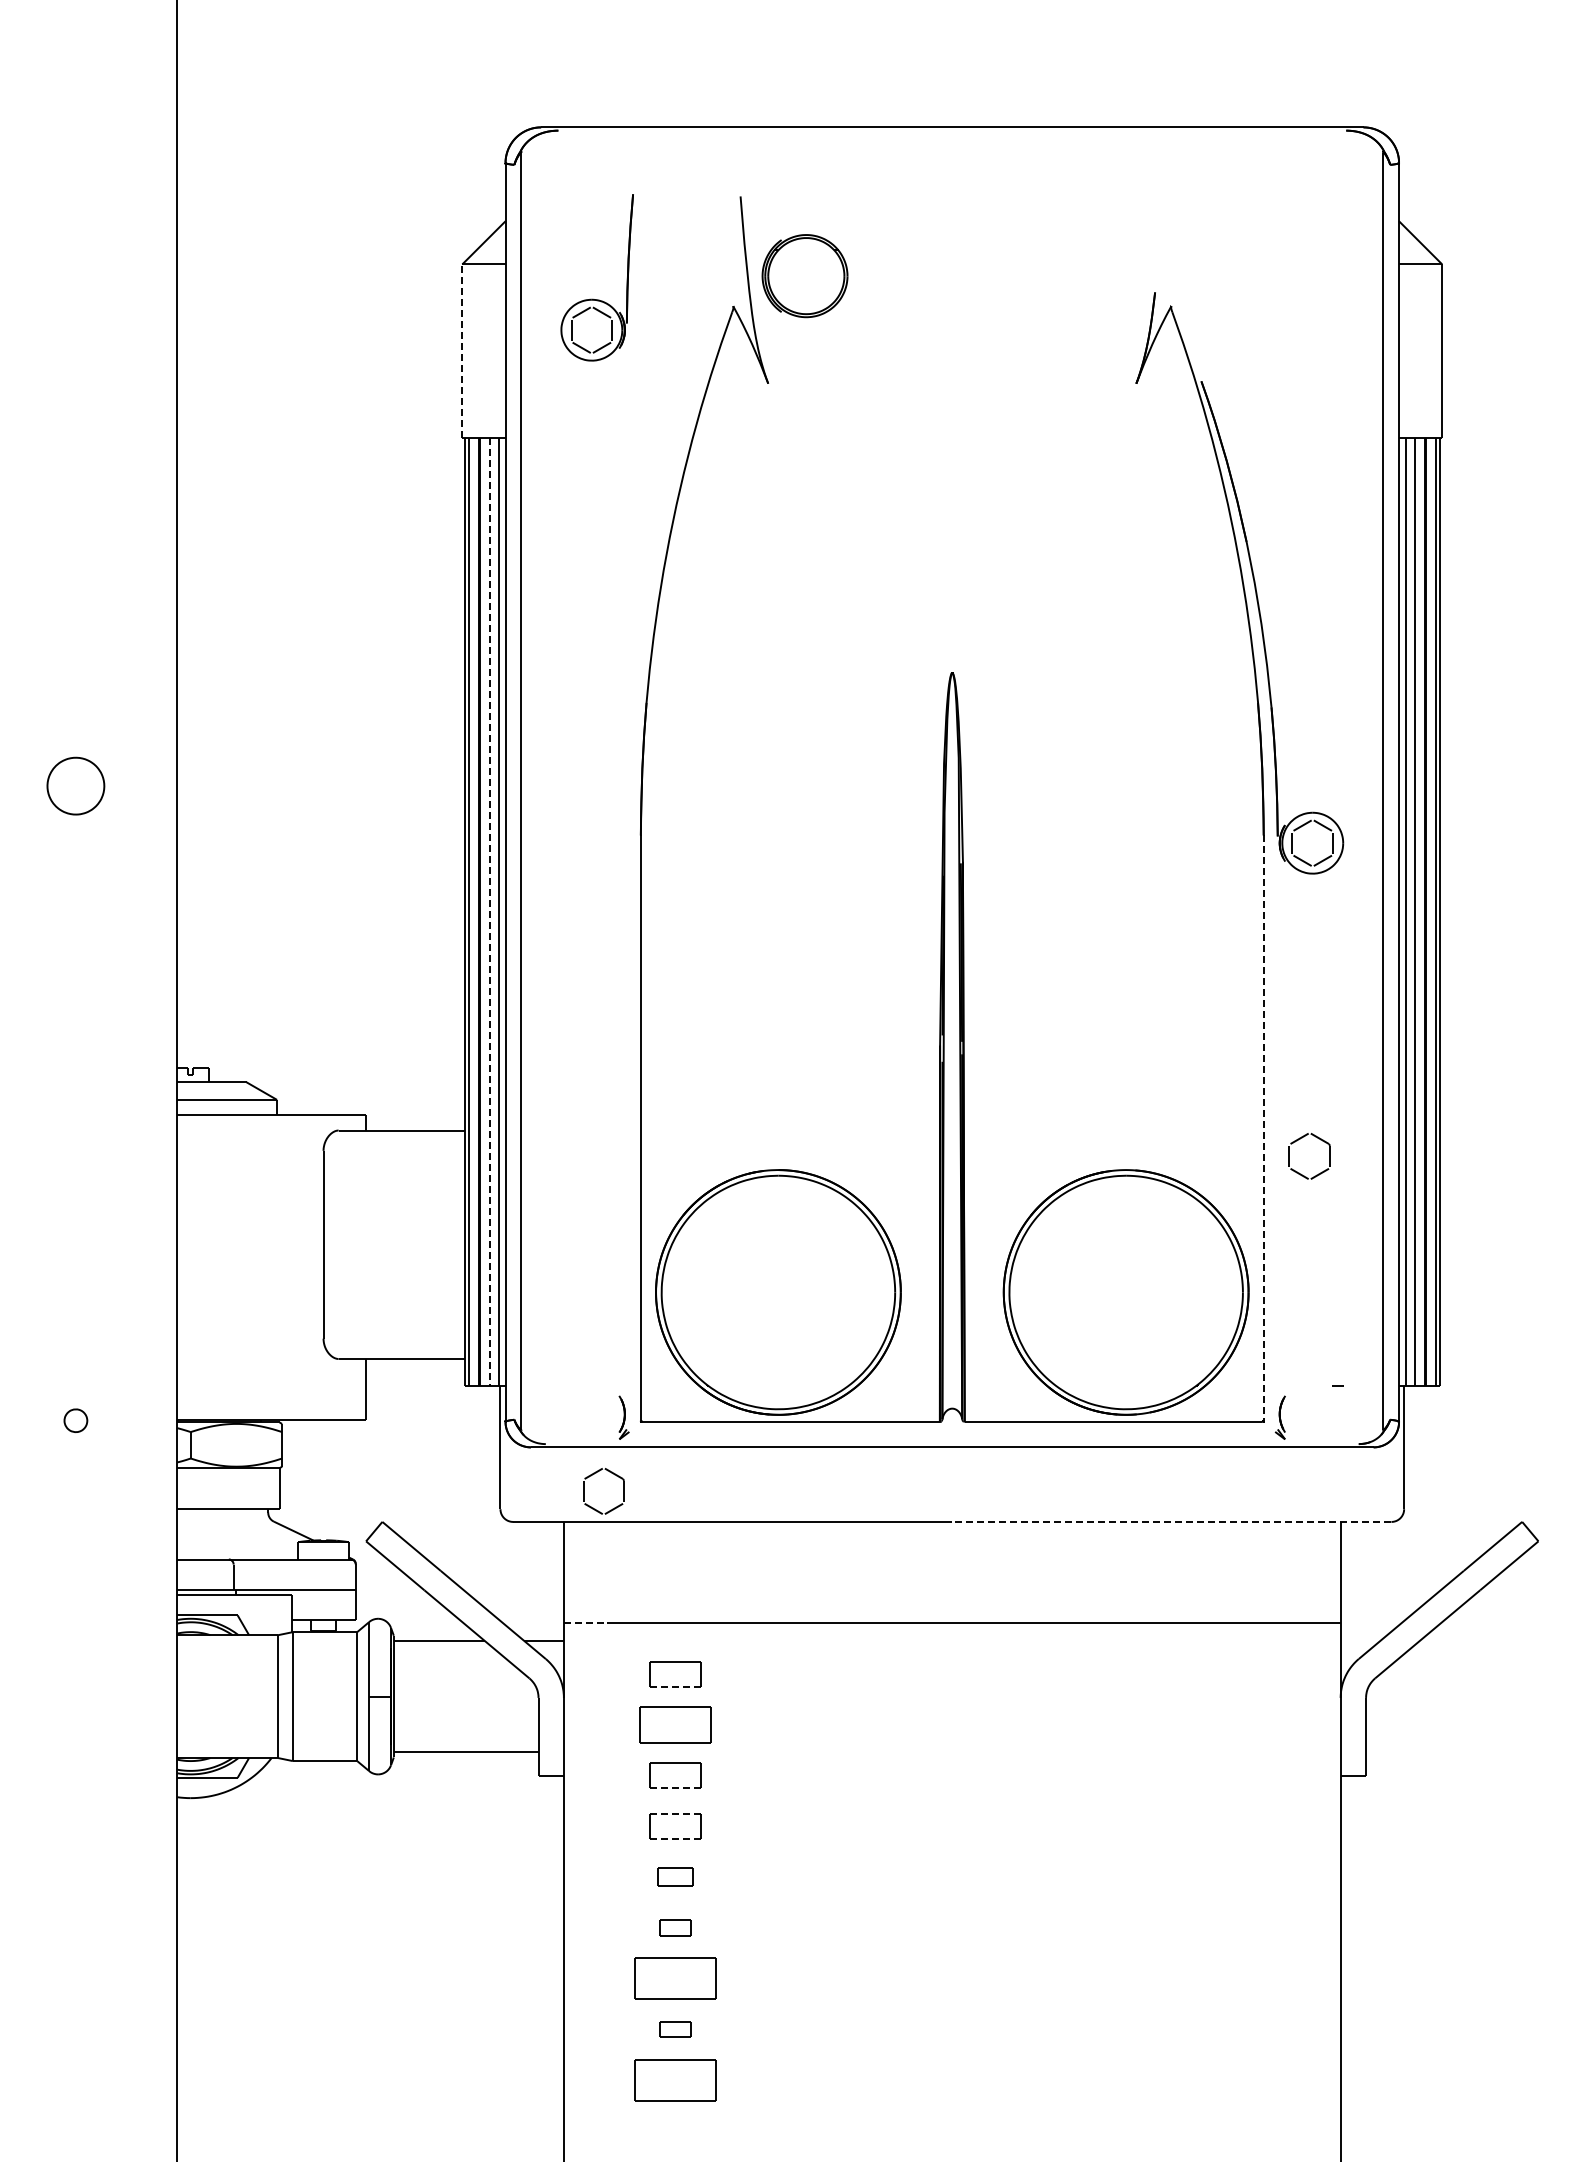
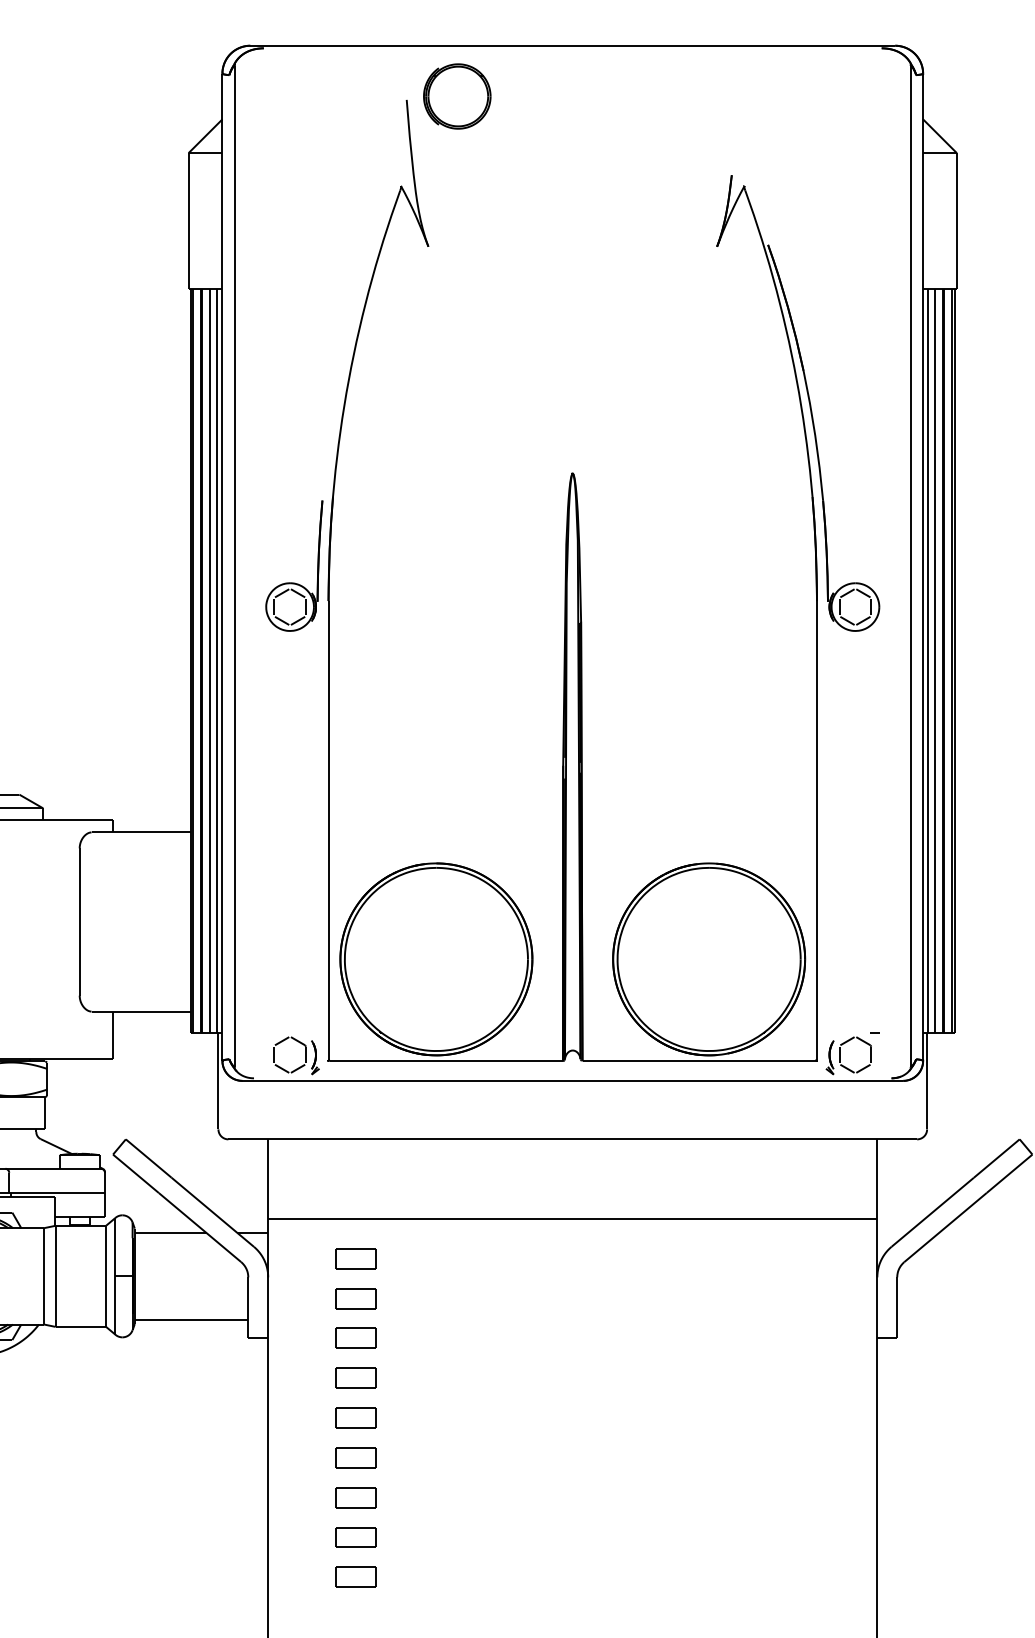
part: (804, 276) -> (456, 96), moved
part: (593, 298) -> (291, 582), moved
line: (462, 350) -> (188, 220), dashed -> solid
line: (489, 912) -> (209, 661), dashed -> solid
line: (1263, 1128) -> (816, 830), dashed -> solid
part: (1299, 1172) -> (847, 1067), moved
part: (595, 1508) -> (283, 1068), moved
line: (1171, 1521) -> (744, 1139), dashed -> solid
line: (585, 1623) -> (285, 1219), dashed -> solid
line: (675, 1686) -> (355, 1268), dashed -> solid
part: (675, 1724) -> (355, 1298), size x0.71
line: (675, 1788) -> (355, 1348), dashed -> solid
line: (676, 1813) -> (356, 1368), dashed -> solid
line: (675, 1839) -> (355, 1388), dashed -> solid
part: (675, 1877) -> (355, 1418), size x1.43
part: (675, 1927) -> (355, 1457), size x1.67
part: (675, 1978) -> (355, 1497), size x0.62
part: (675, 2029) -> (355, 1537), size x1.67
part: (675, 2080) -> (355, 1577), size x0.62

